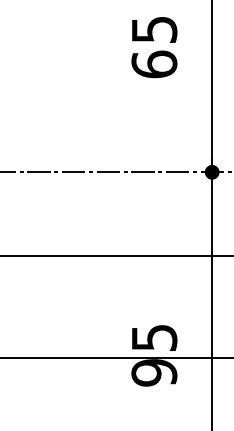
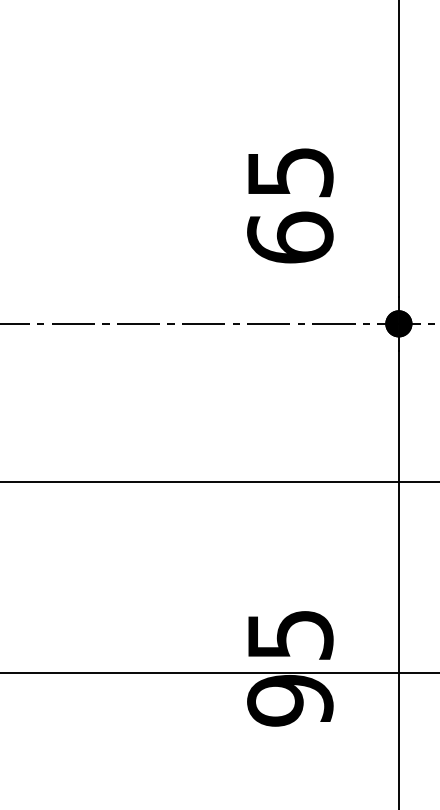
text: (154, 47) -> (290, 205), moved

